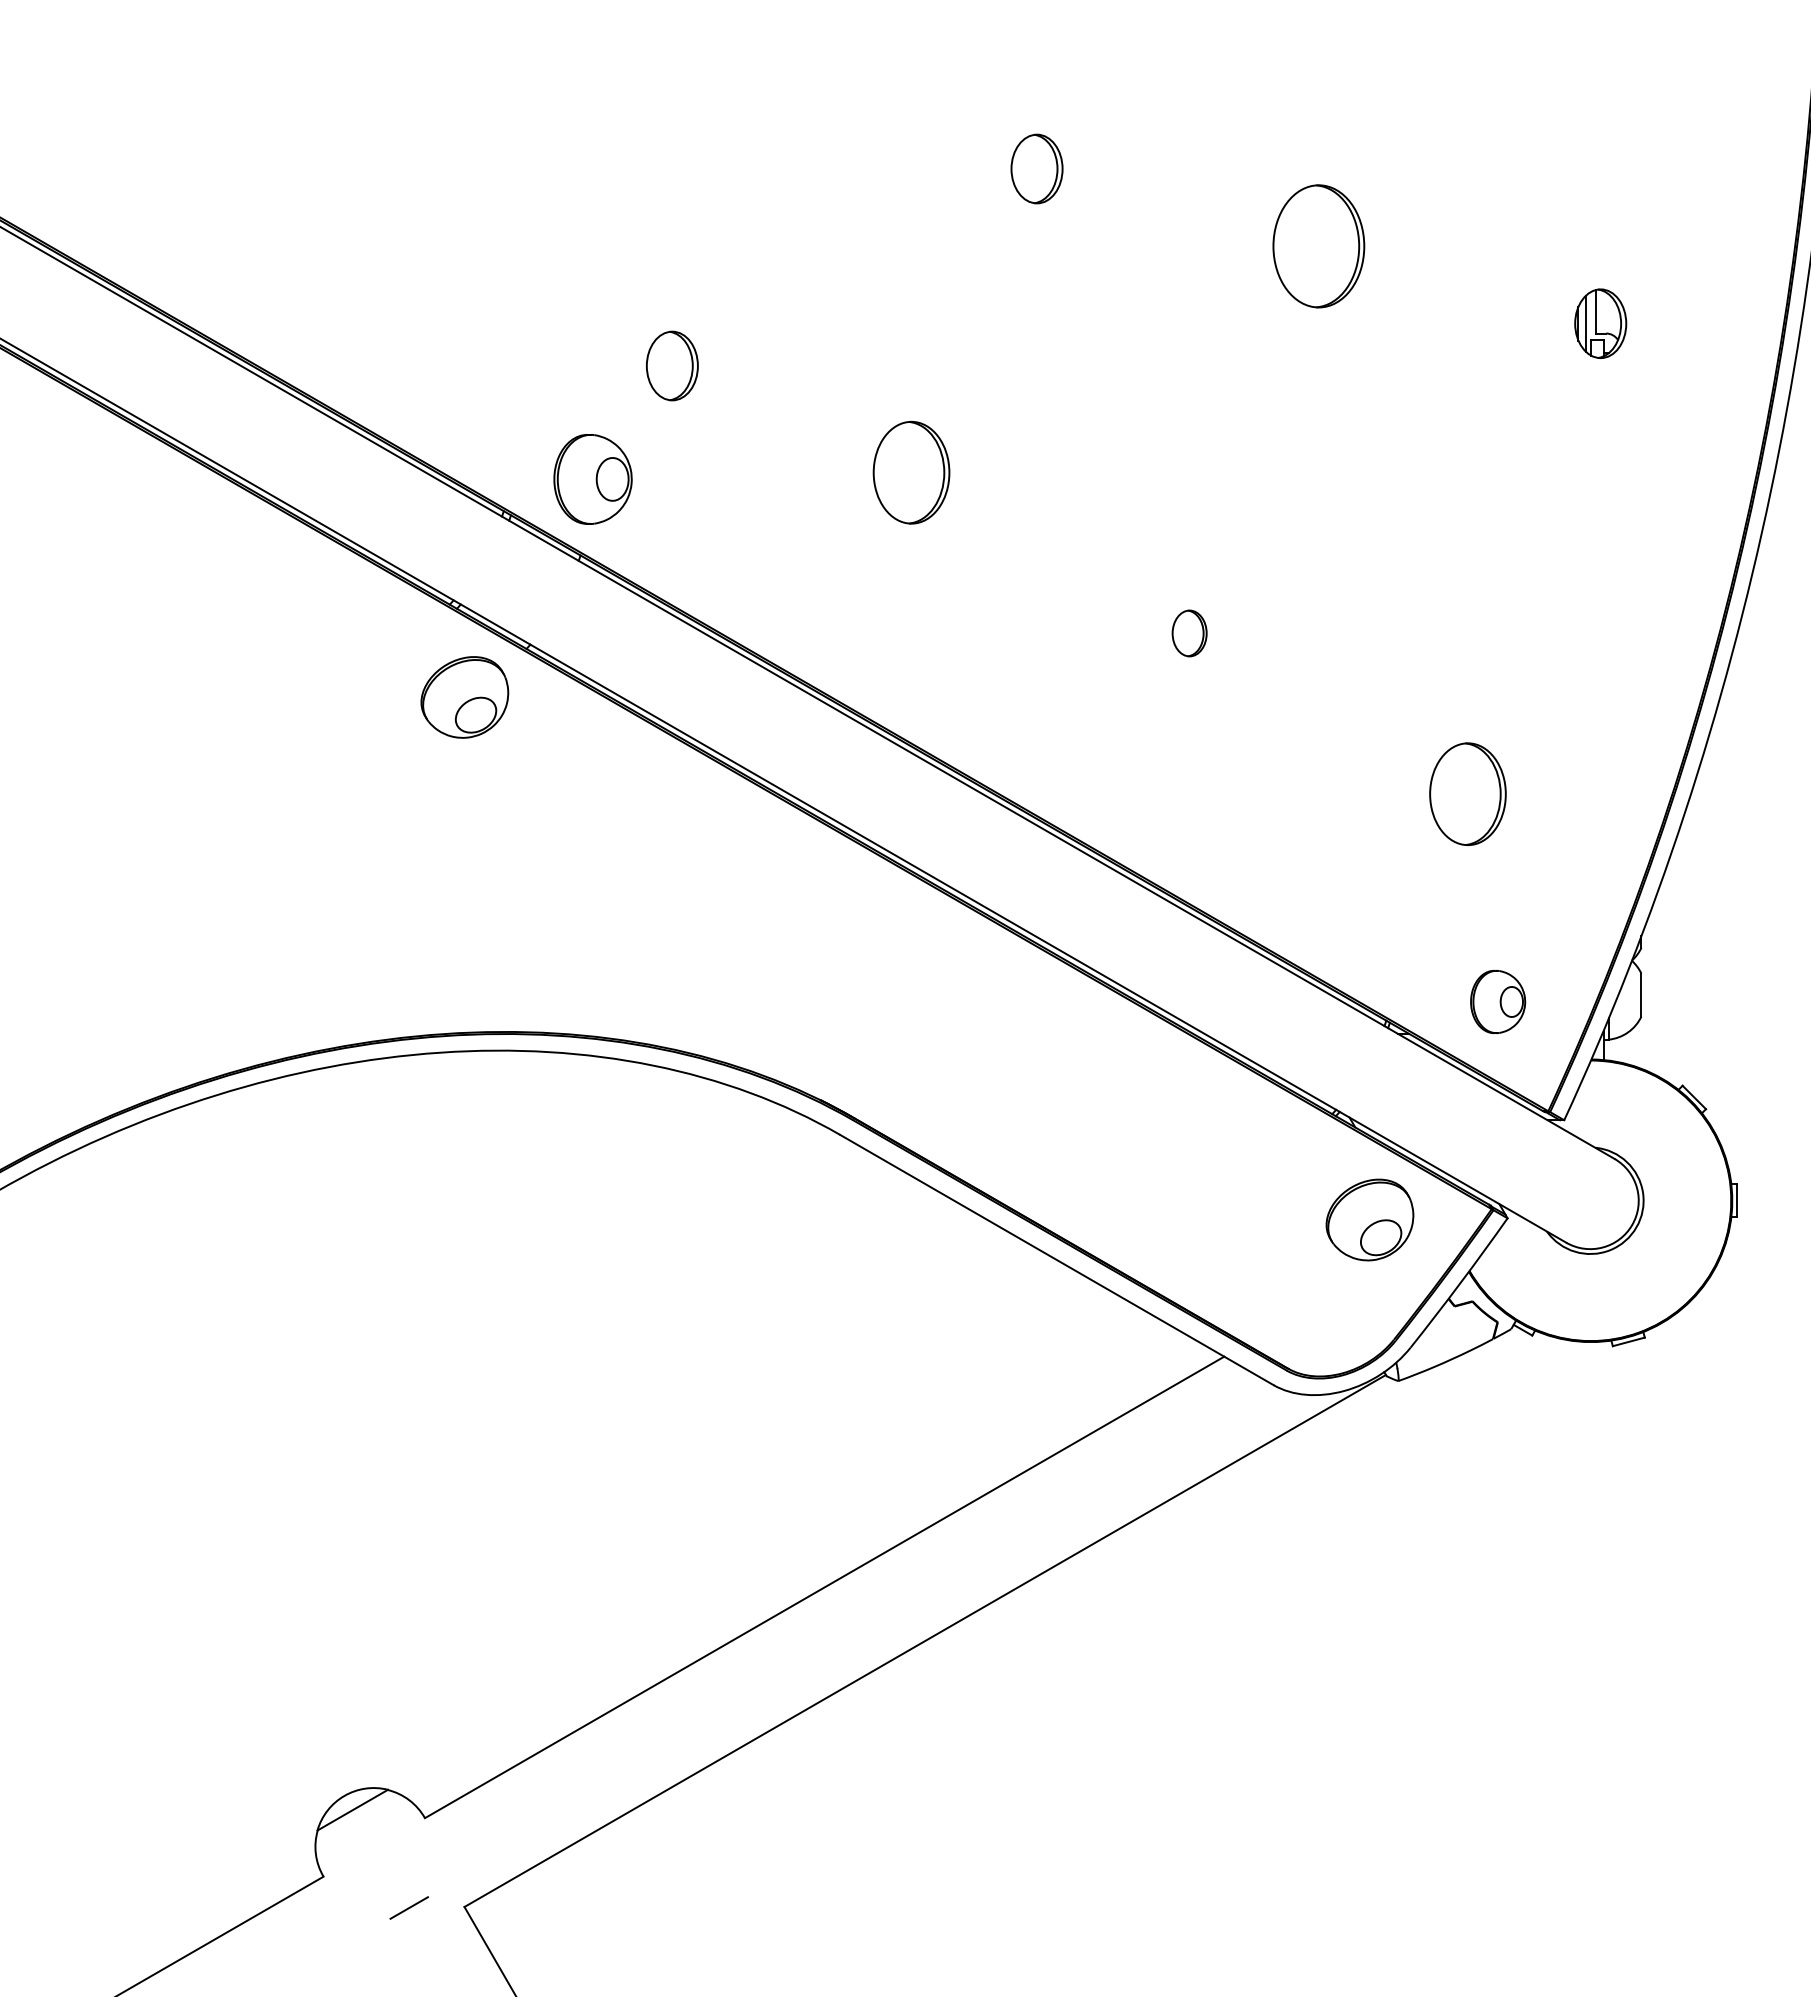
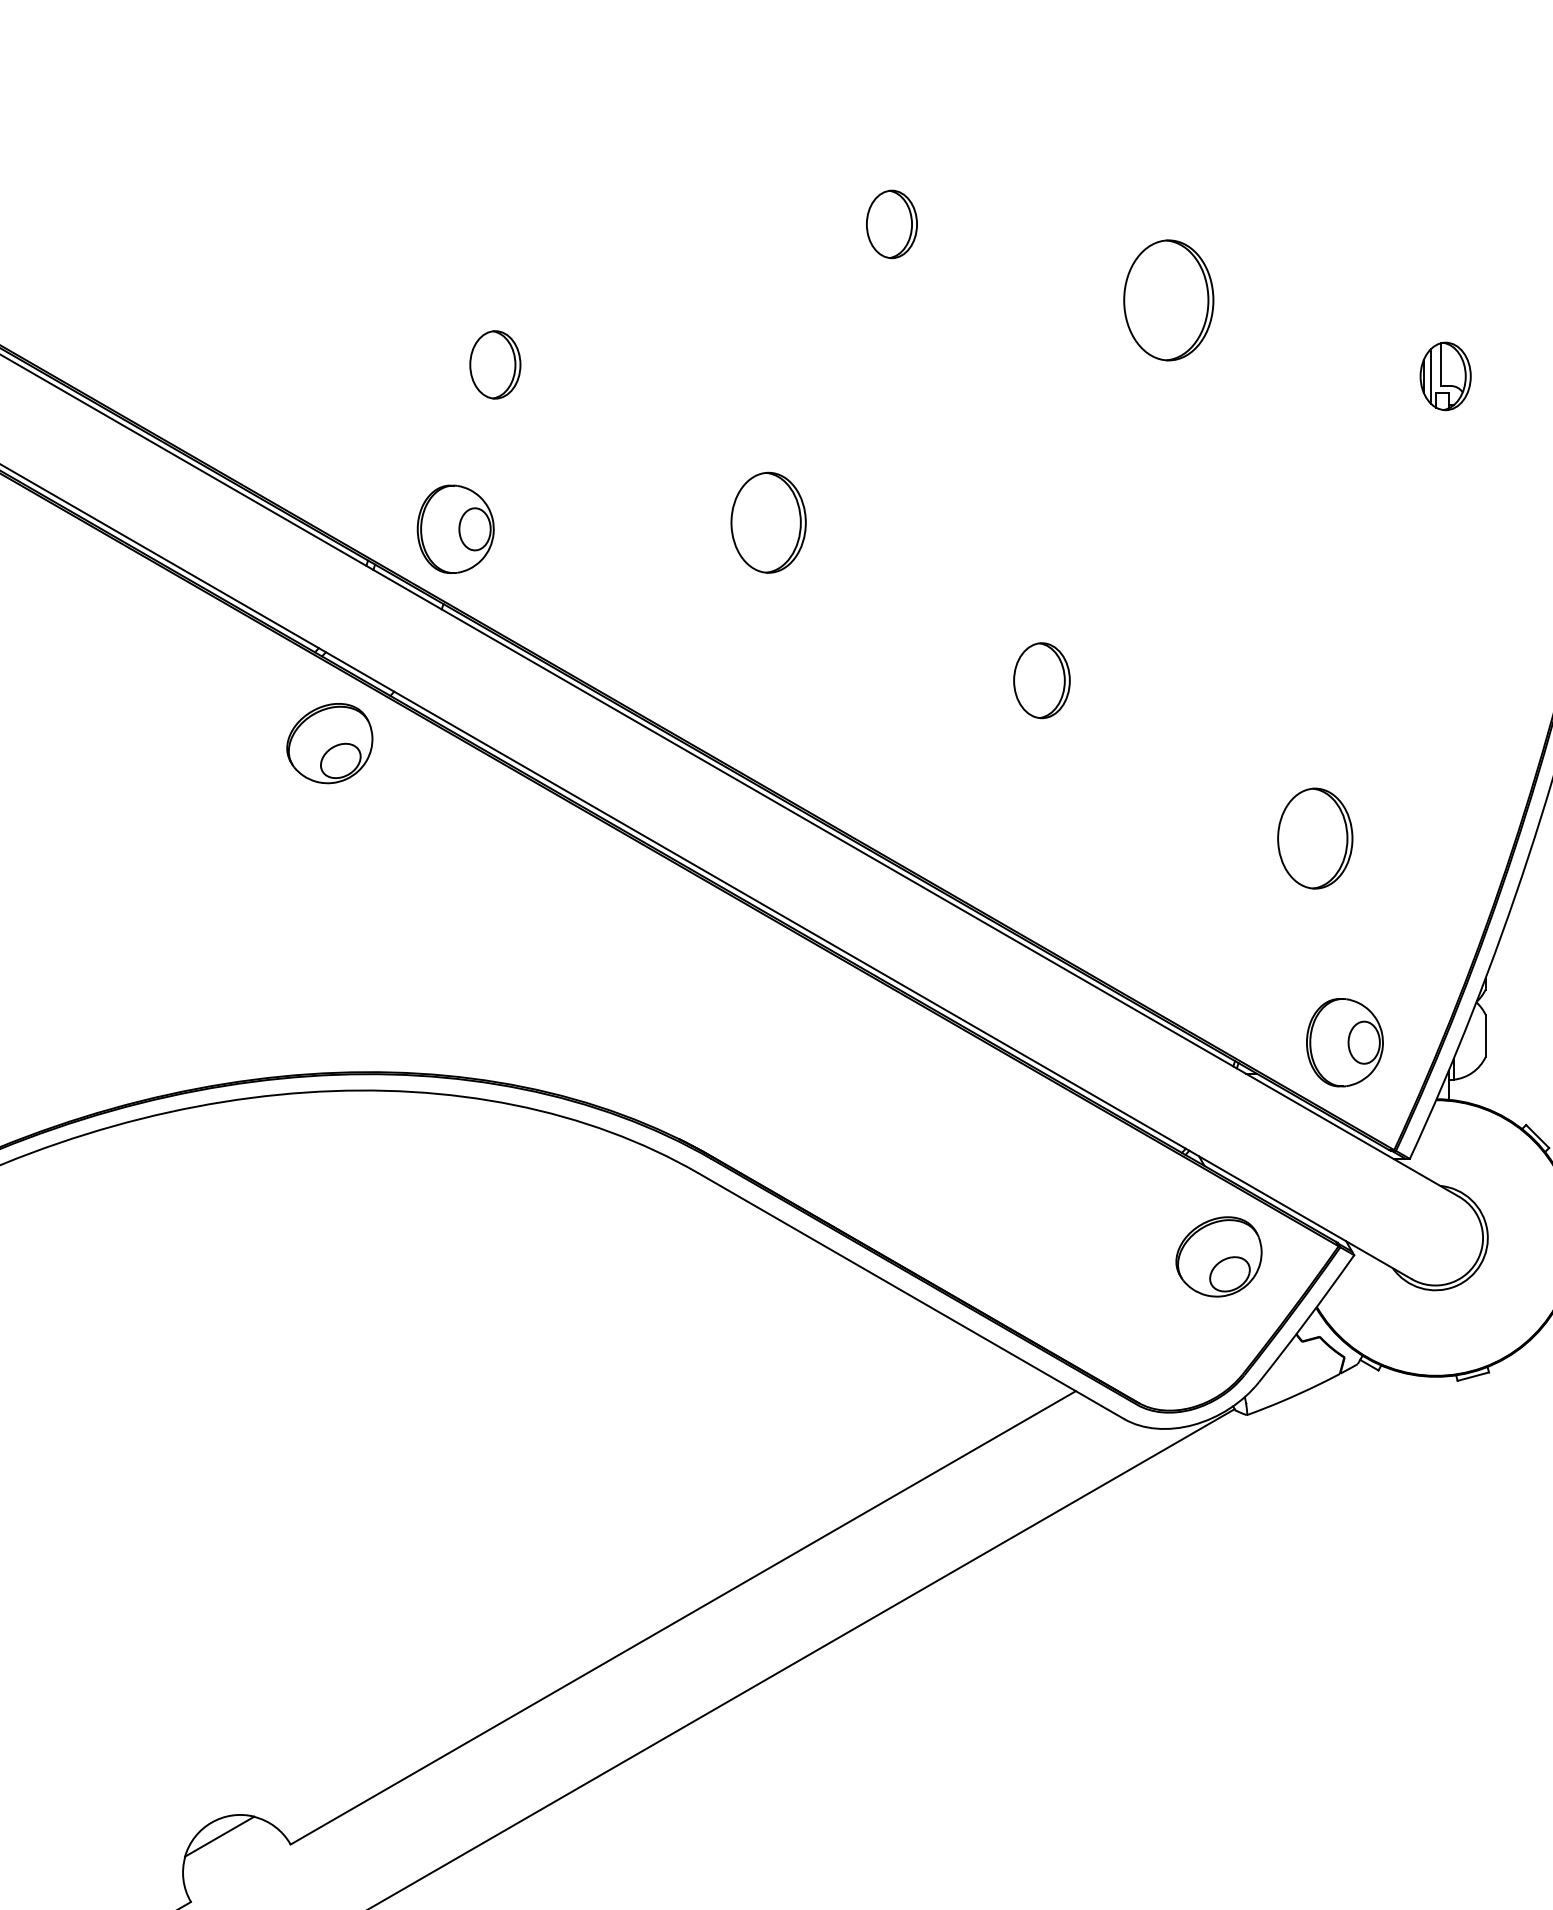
part: (672, 365) -> (495, 364), moved
part: (1189, 633) -> (1041, 680), size x1.67
part: (1497, 1001) -> (1344, 1042), size x1.43

